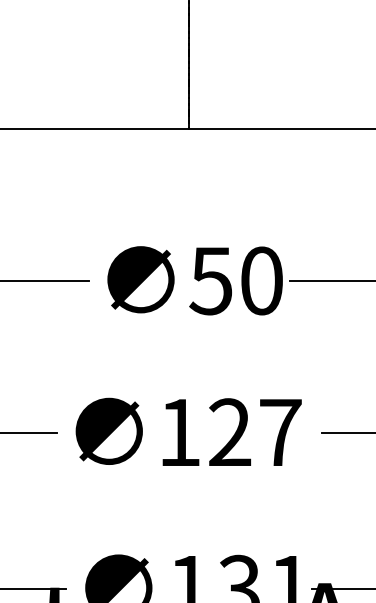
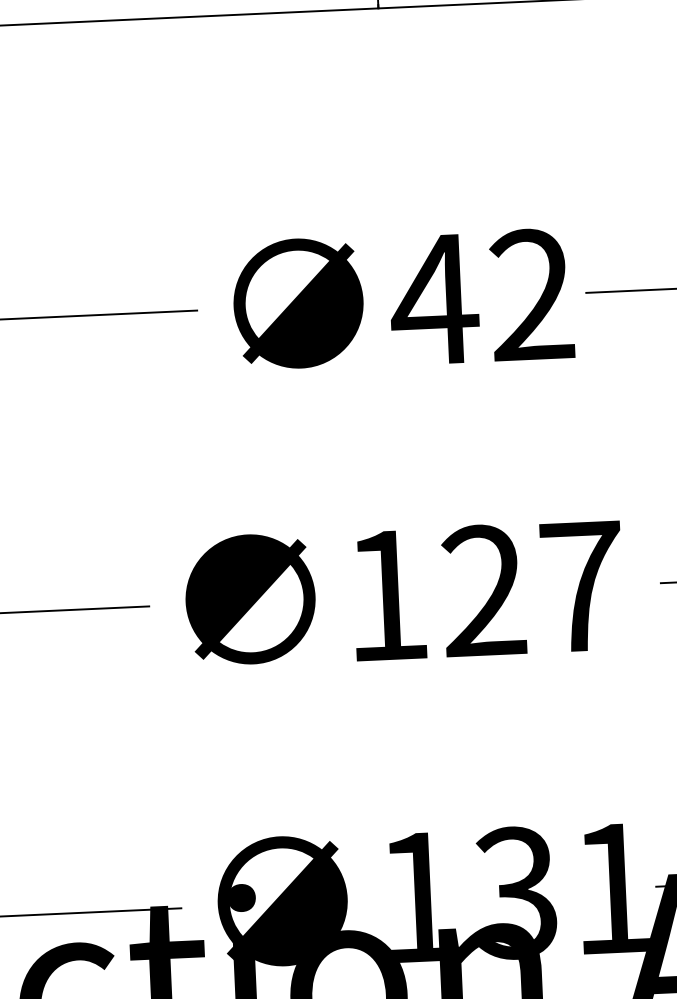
text: (235, 280) -> (481, 296), 50 -> 42

